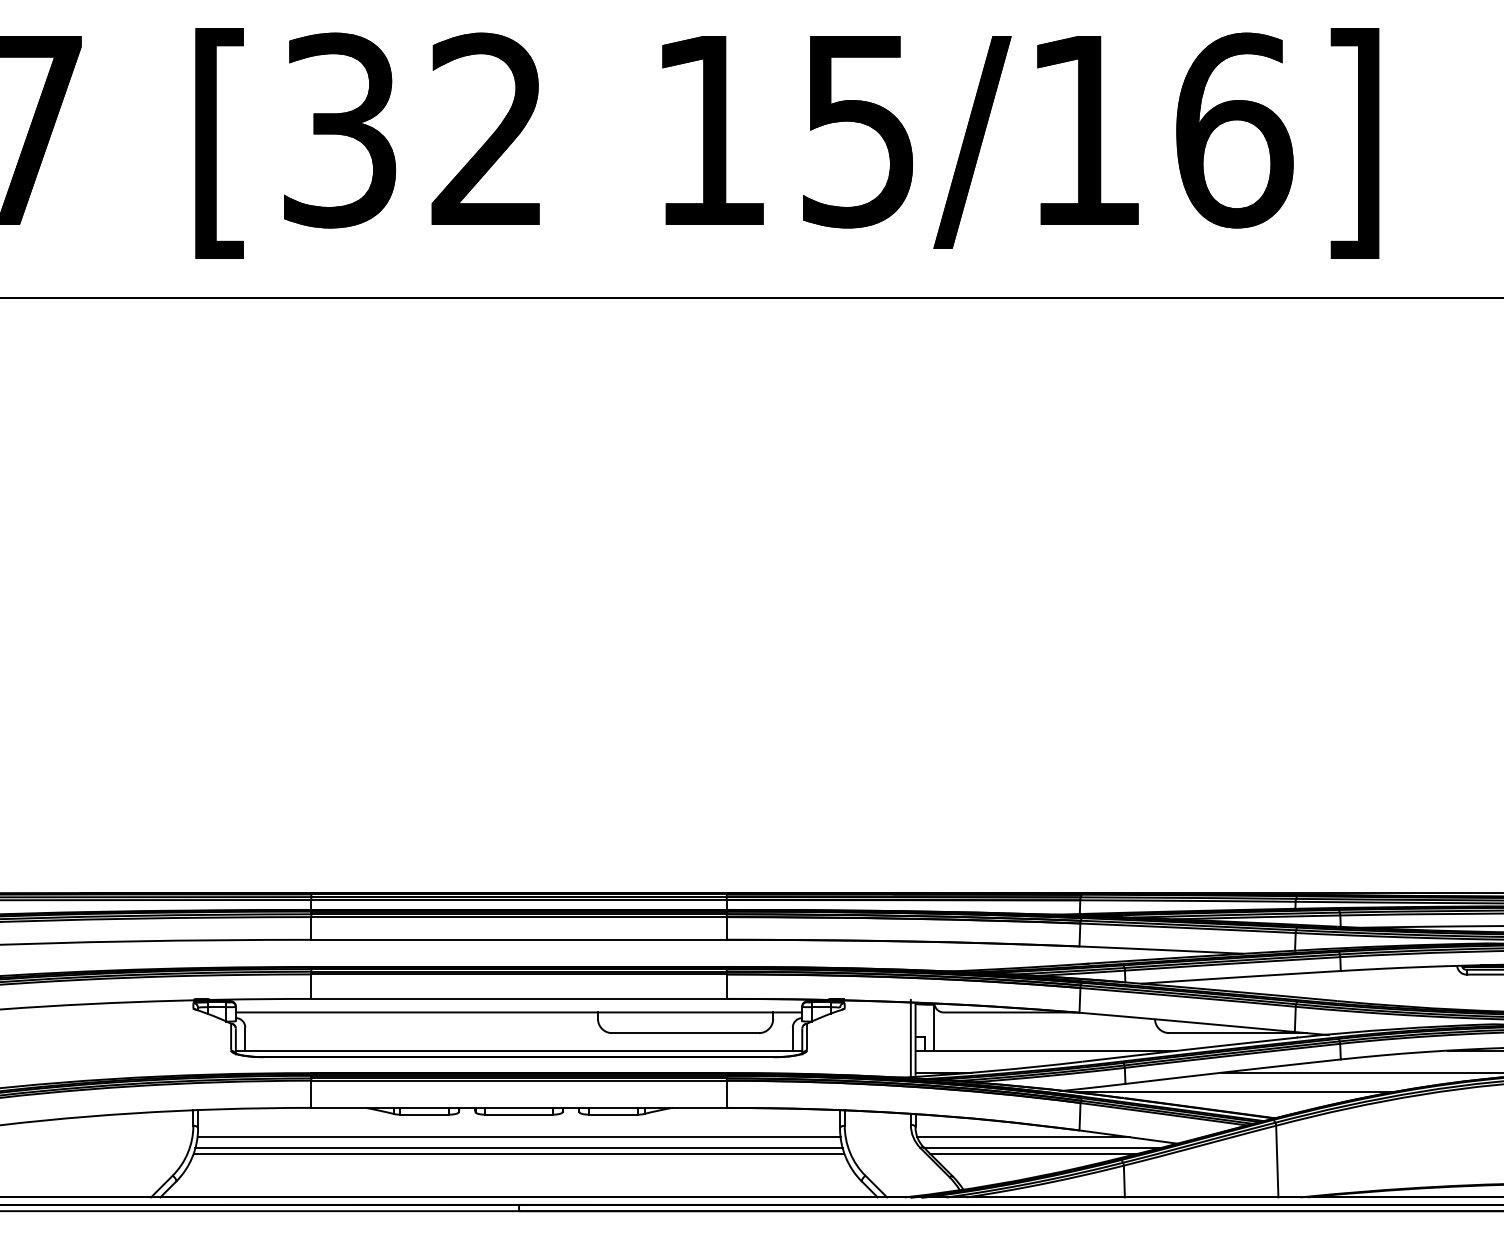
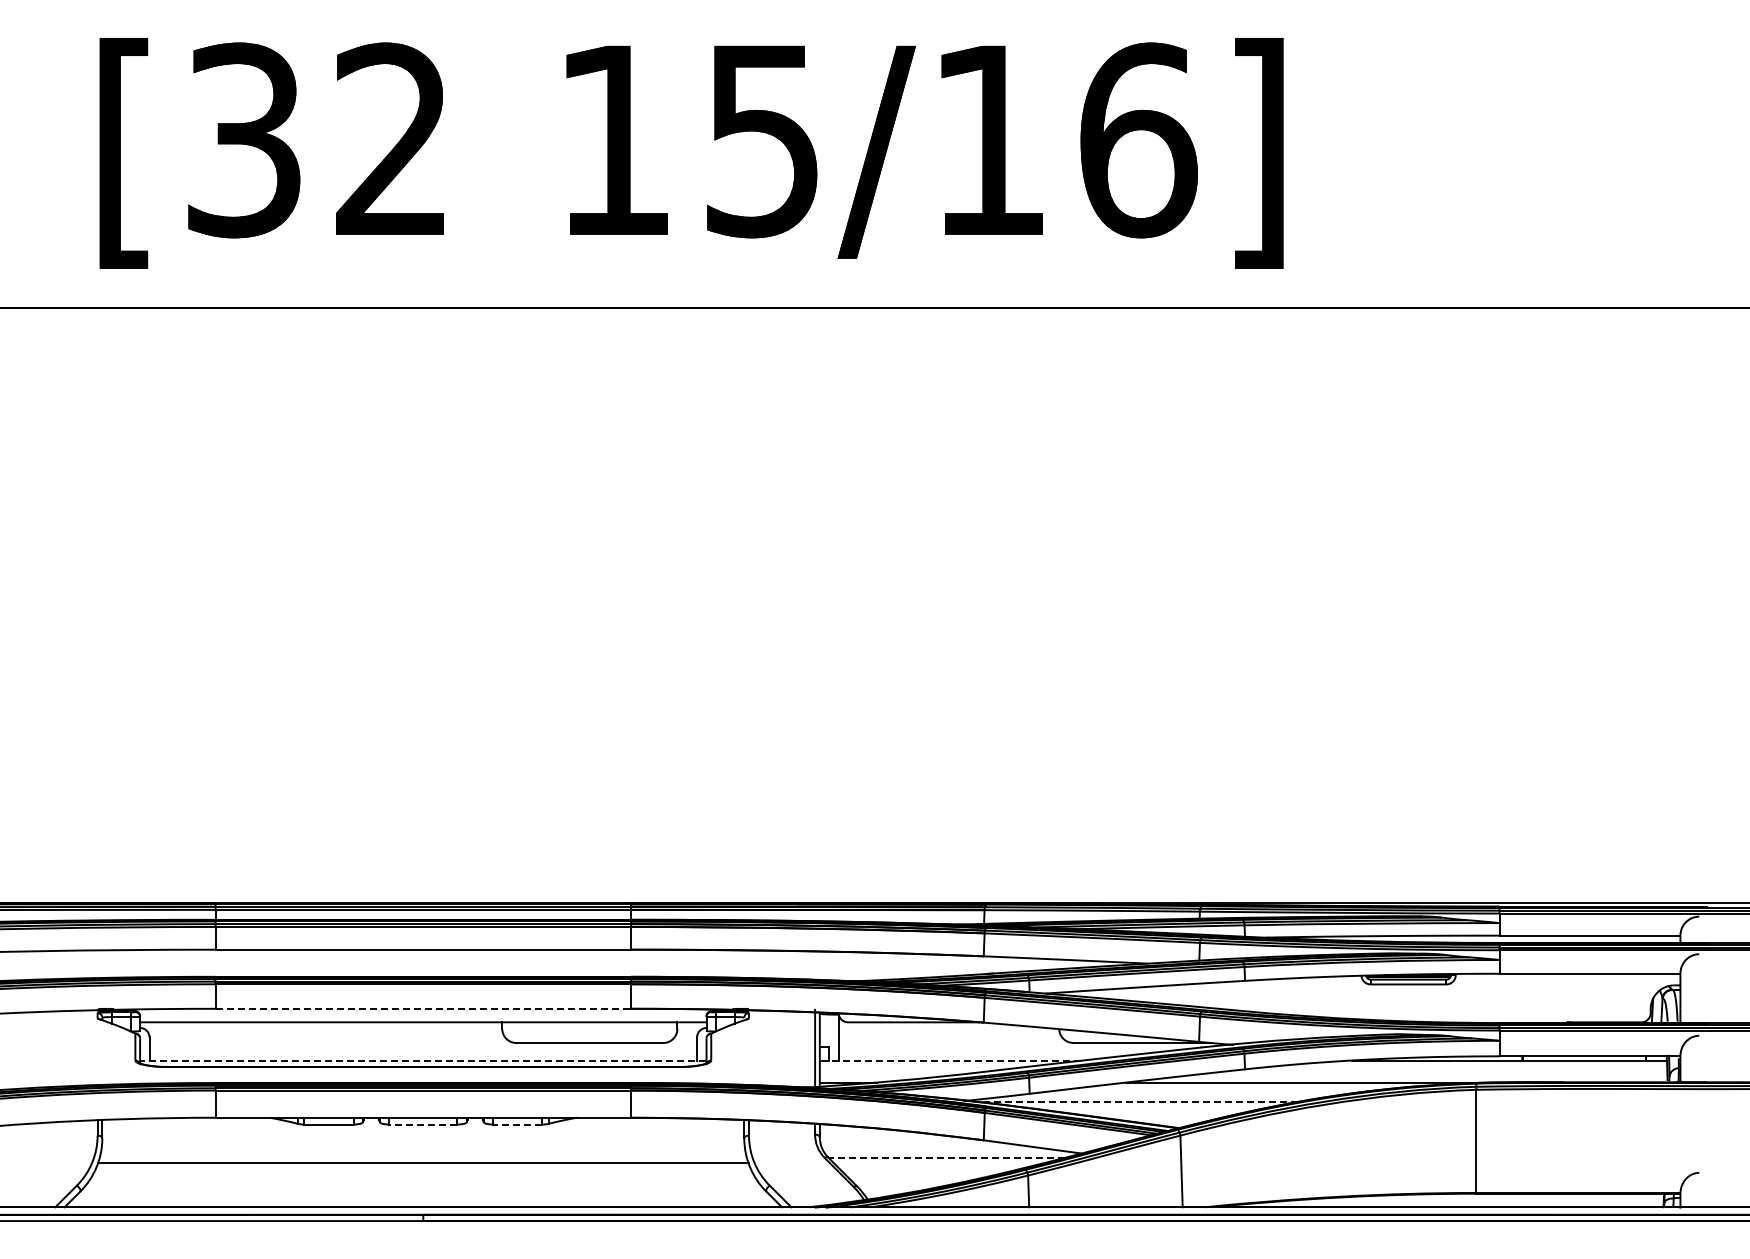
line: (519, 998) -> (423, 1008), solid -> dashed
line: (518, 1050) -> (422, 1060), solid -> dashed
line: (1045, 1050) -> (949, 1060), solid -> dashed
line: (1232, 1091) -> (1136, 1101), solid -> dashed
line: (518, 1114) -> (422, 1124), solid -> dashed
line: (613, 1114) -> (517, 1124), solid -> dashed
line: (518, 1137) -> (422, 1147), removed
line: (1023, 1137) -> (927, 1147), removed
line: (518, 1147) -> (422, 1157), removed
line: (1042, 1147) -> (946, 1157), solid -> dashed
line: (1034, 1153) -> (938, 1163), removed

